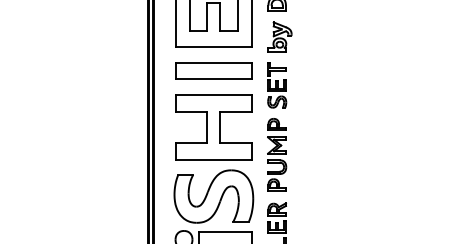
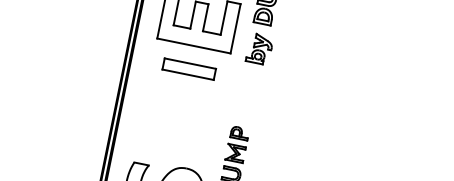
part: (213, 70) -> (188, 68), size x0.7
part: (277, 85) -> (247, 95), removed
part: (213, 127) -> (177, 123), removed

